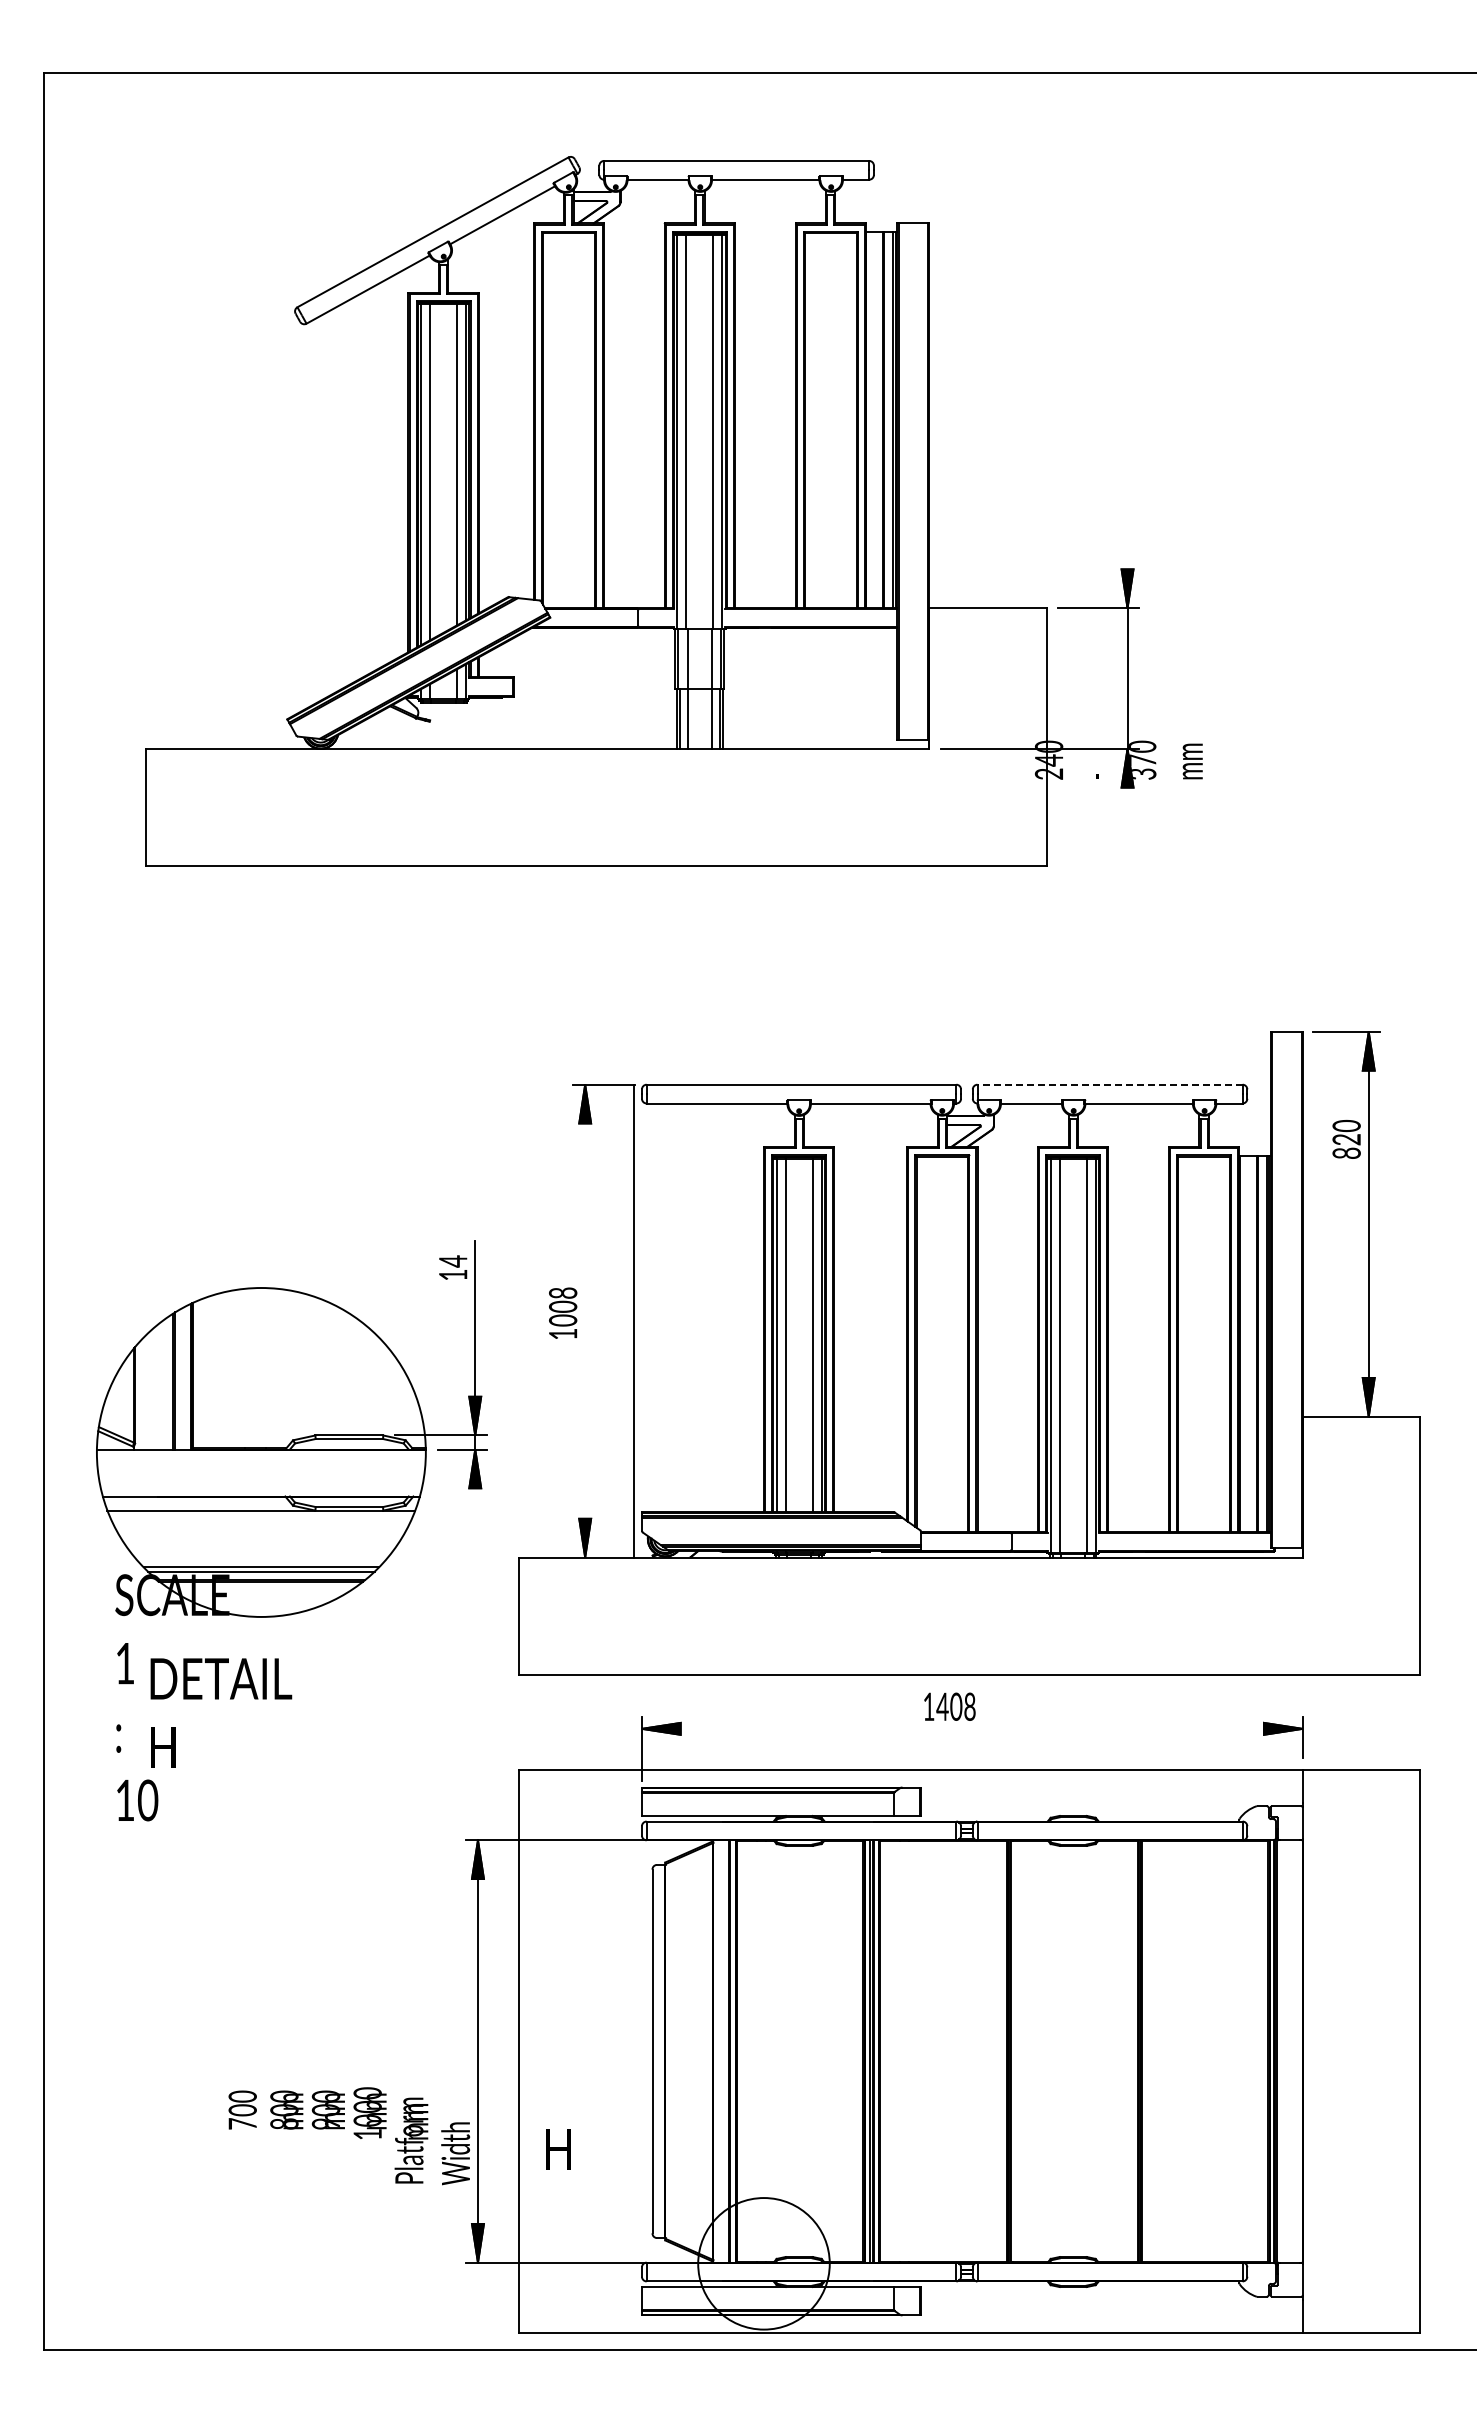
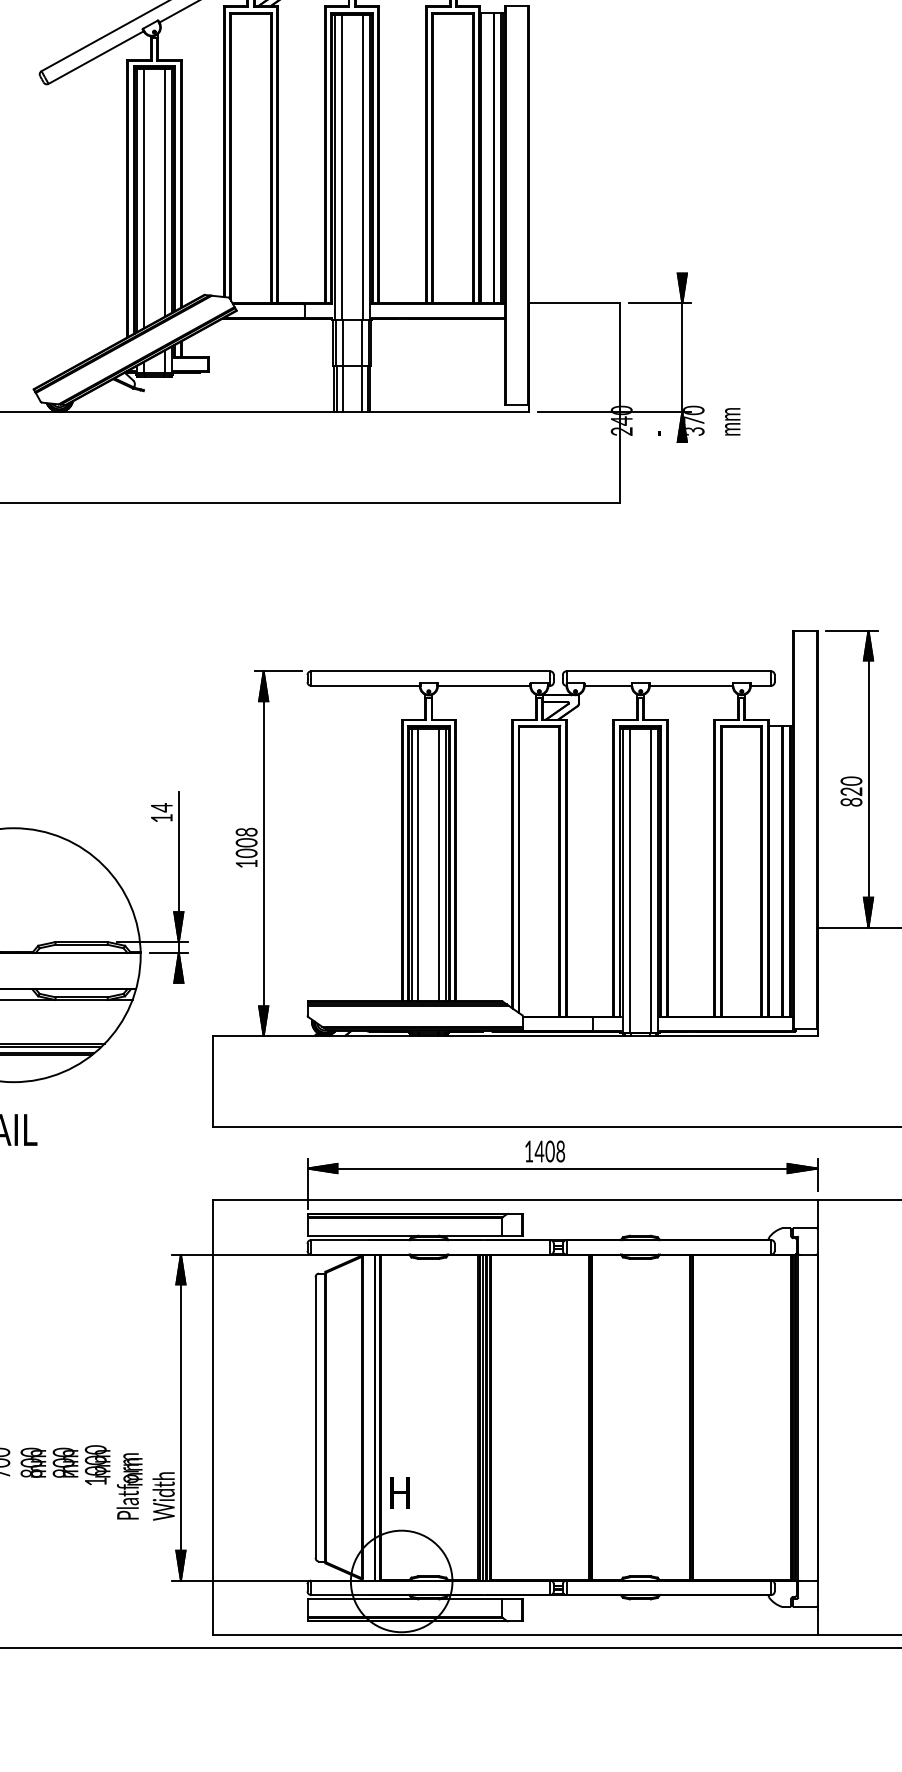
line: (1110, 1084) -> (669, 671), dashed -> solid
text: (1346, 1139) -> (851, 791), moved
line: (634, 1320) -> (263, 853), moved
line: (971, 1728) -> (561, 1168), added
text: (558, 2149) -> (399, 1493), moved

